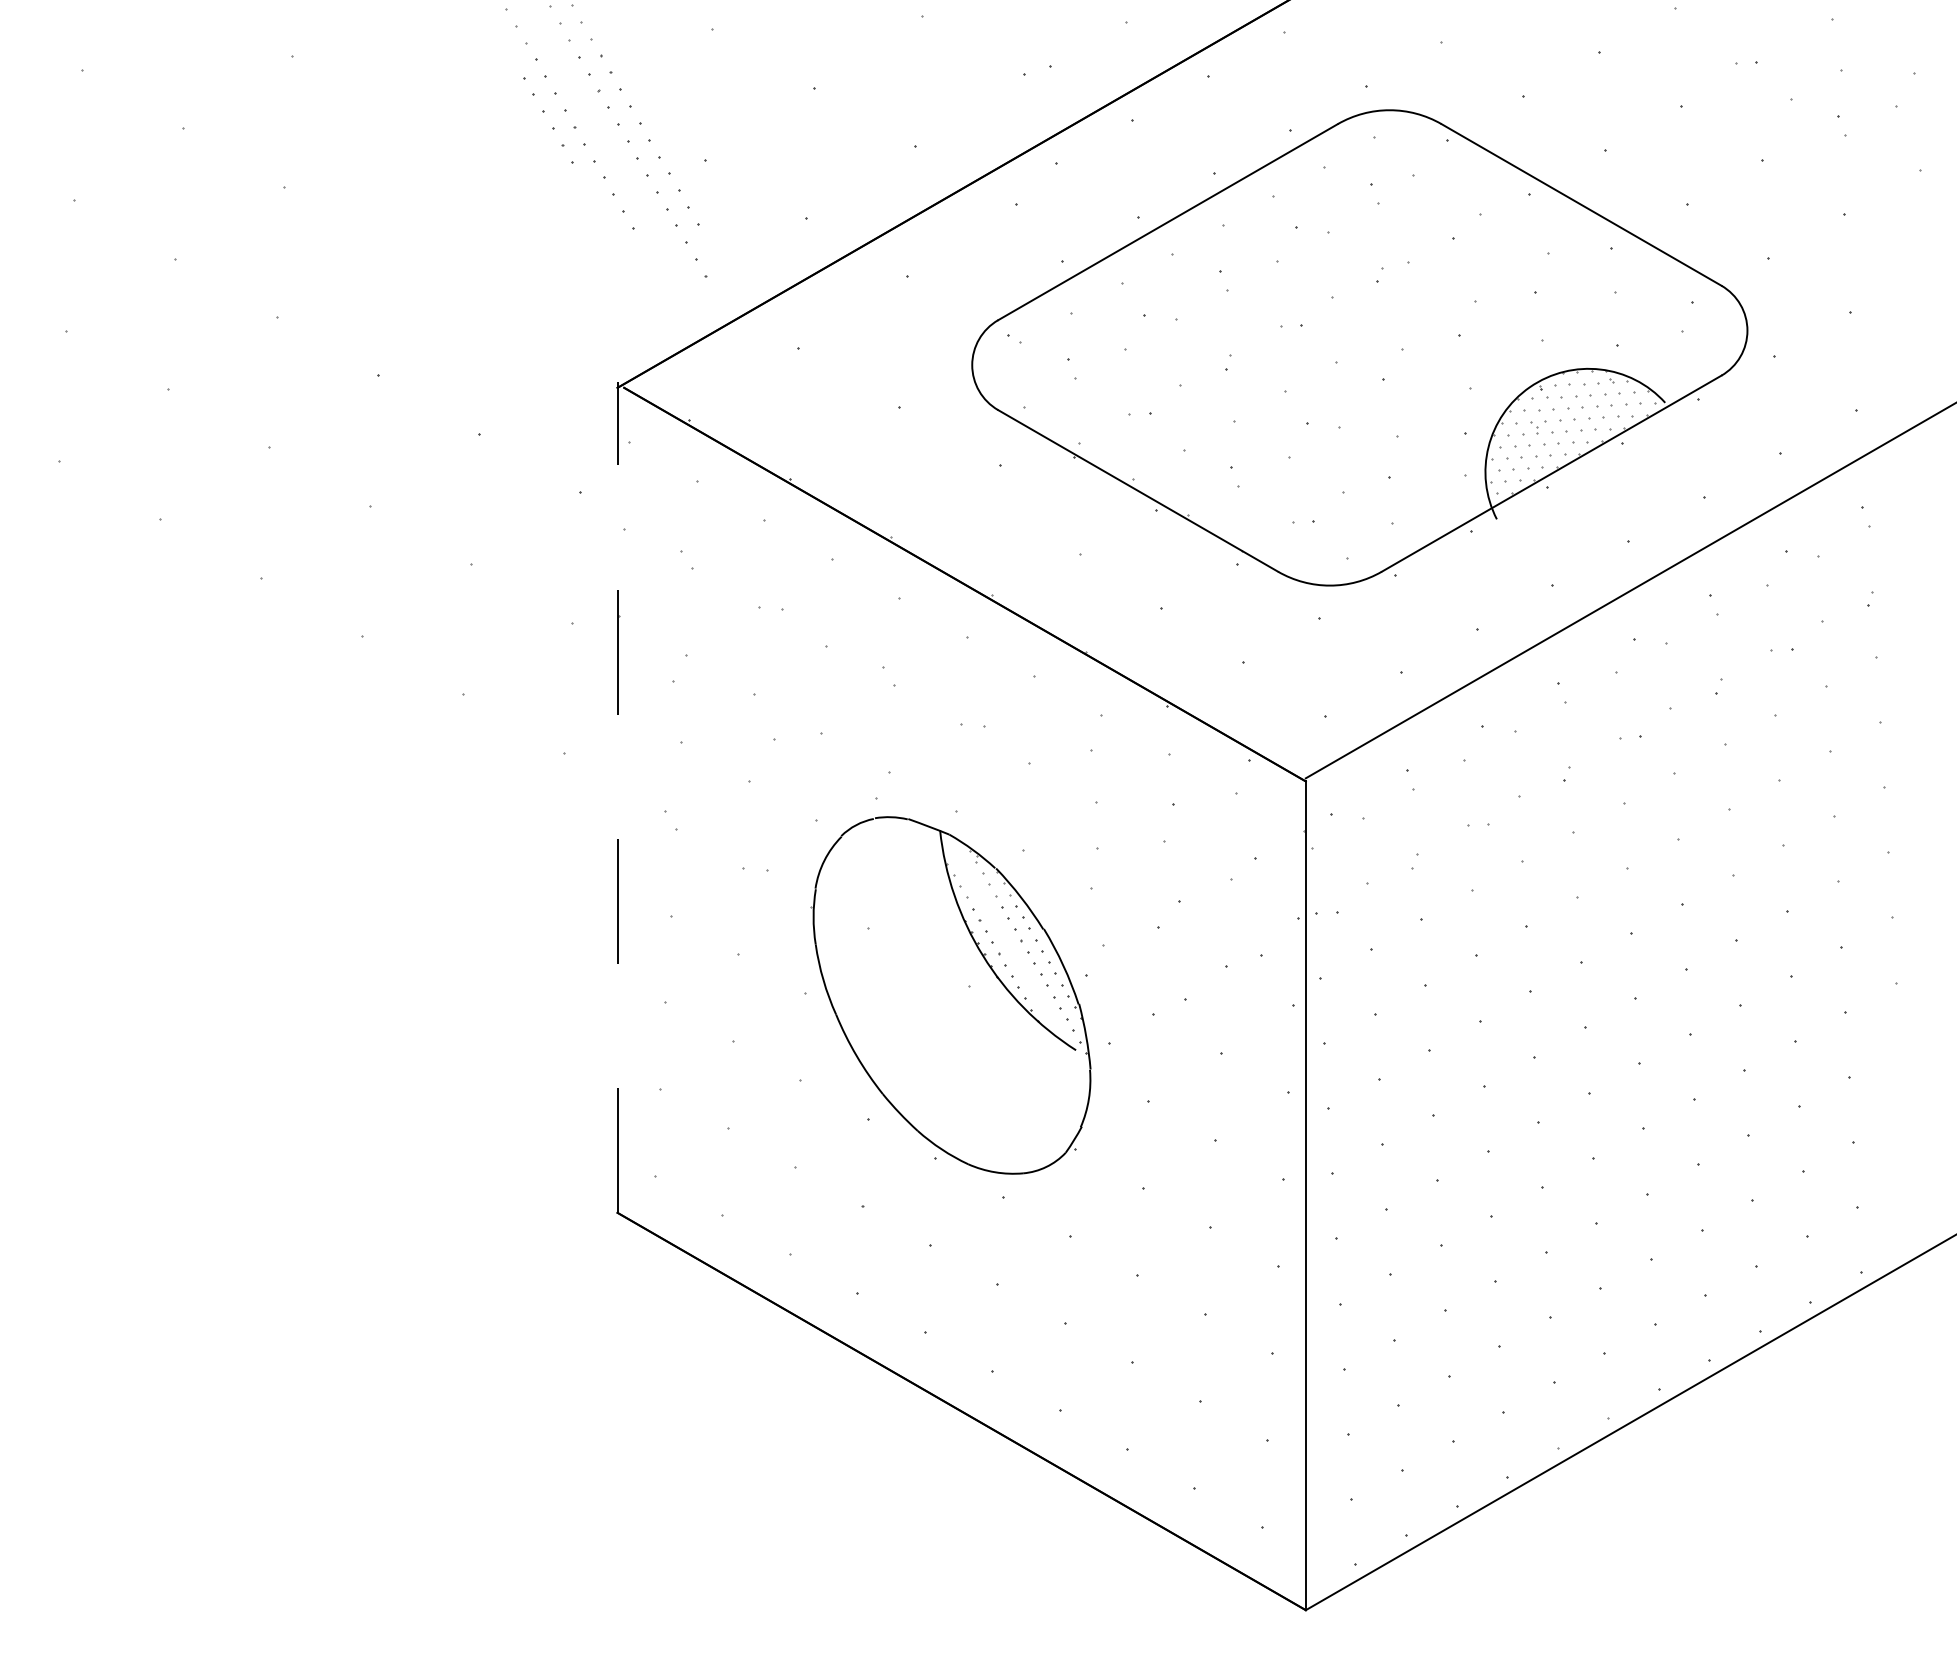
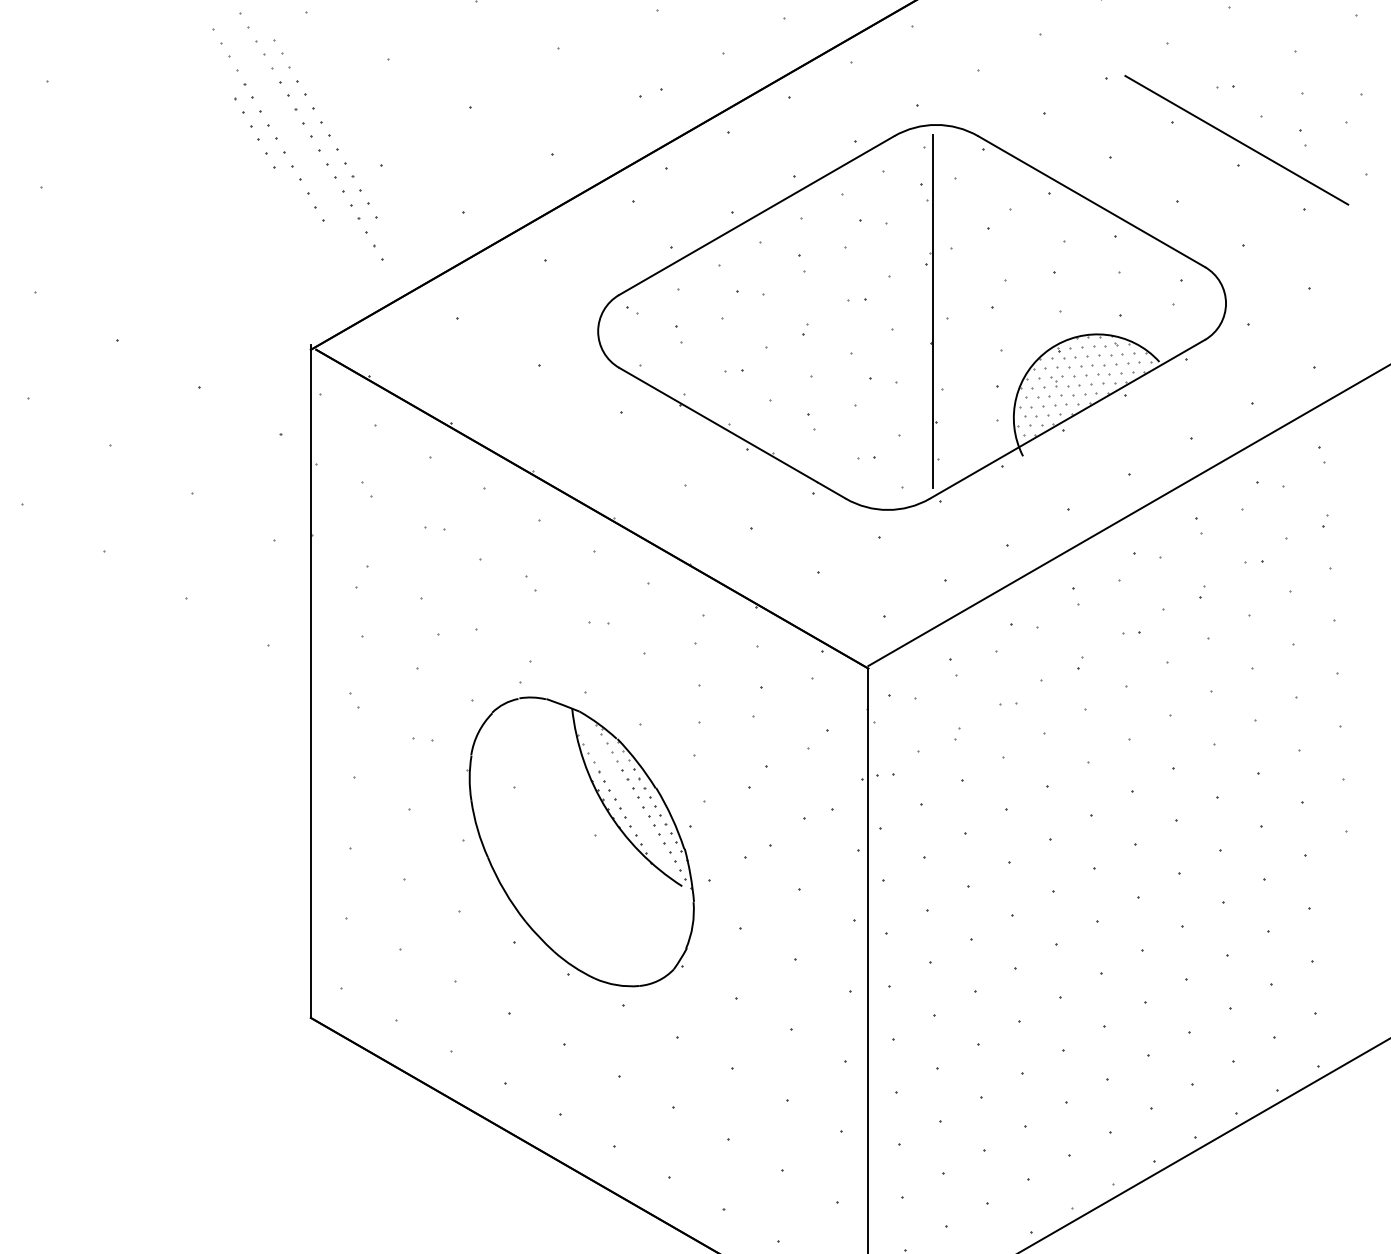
line: (1760, 128) -> (1236, 139), added
line: (1385, 340) -> (932, 311), added
line: (617, 797) -> (310, 681), dashed -> solid

